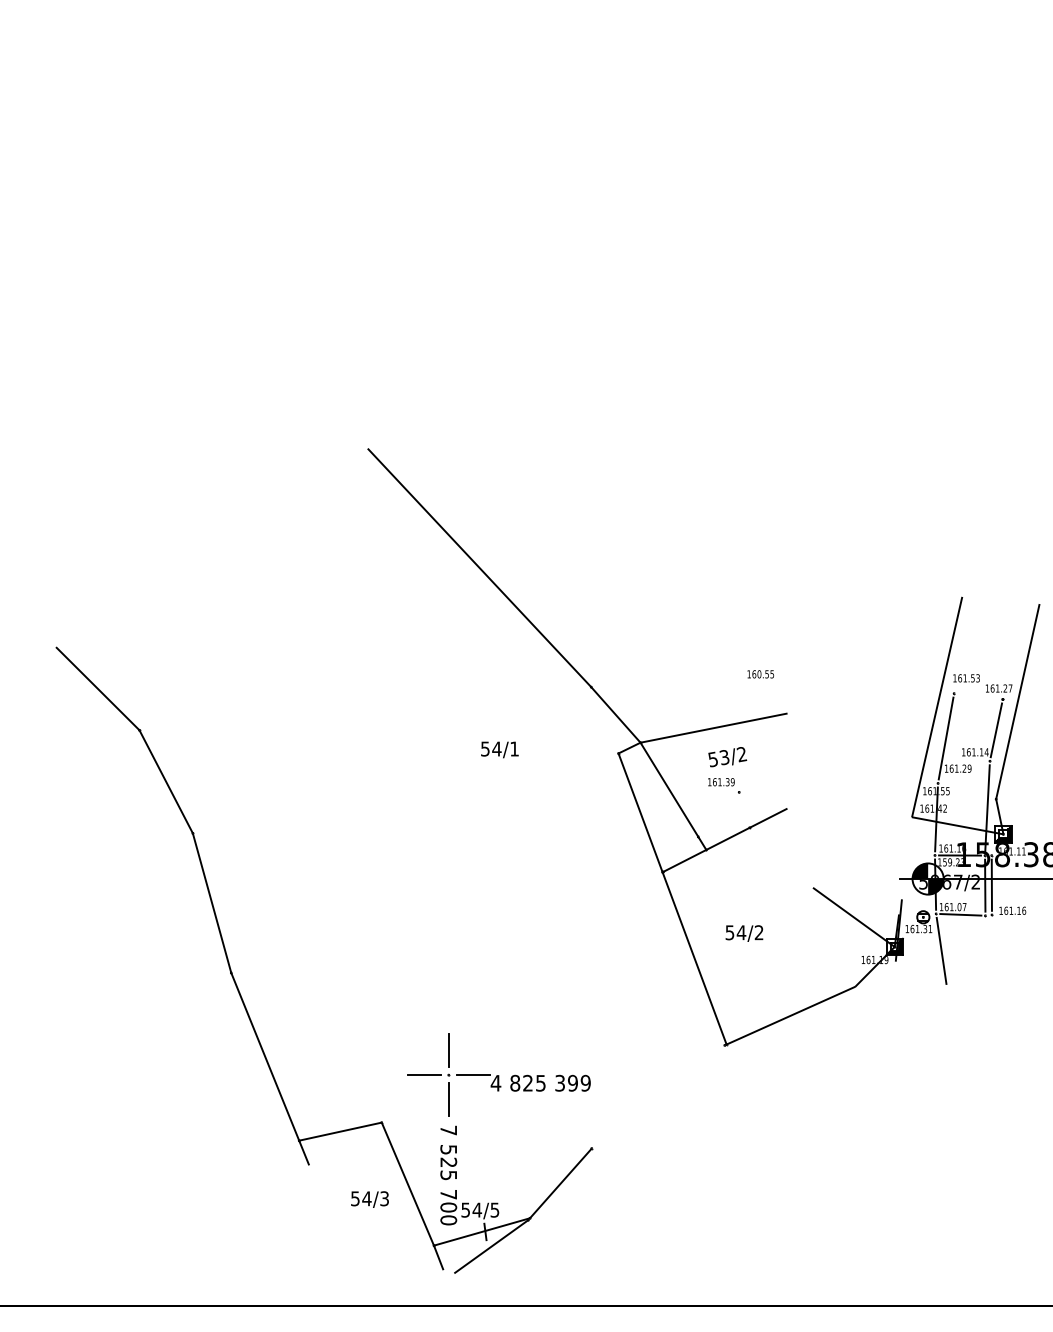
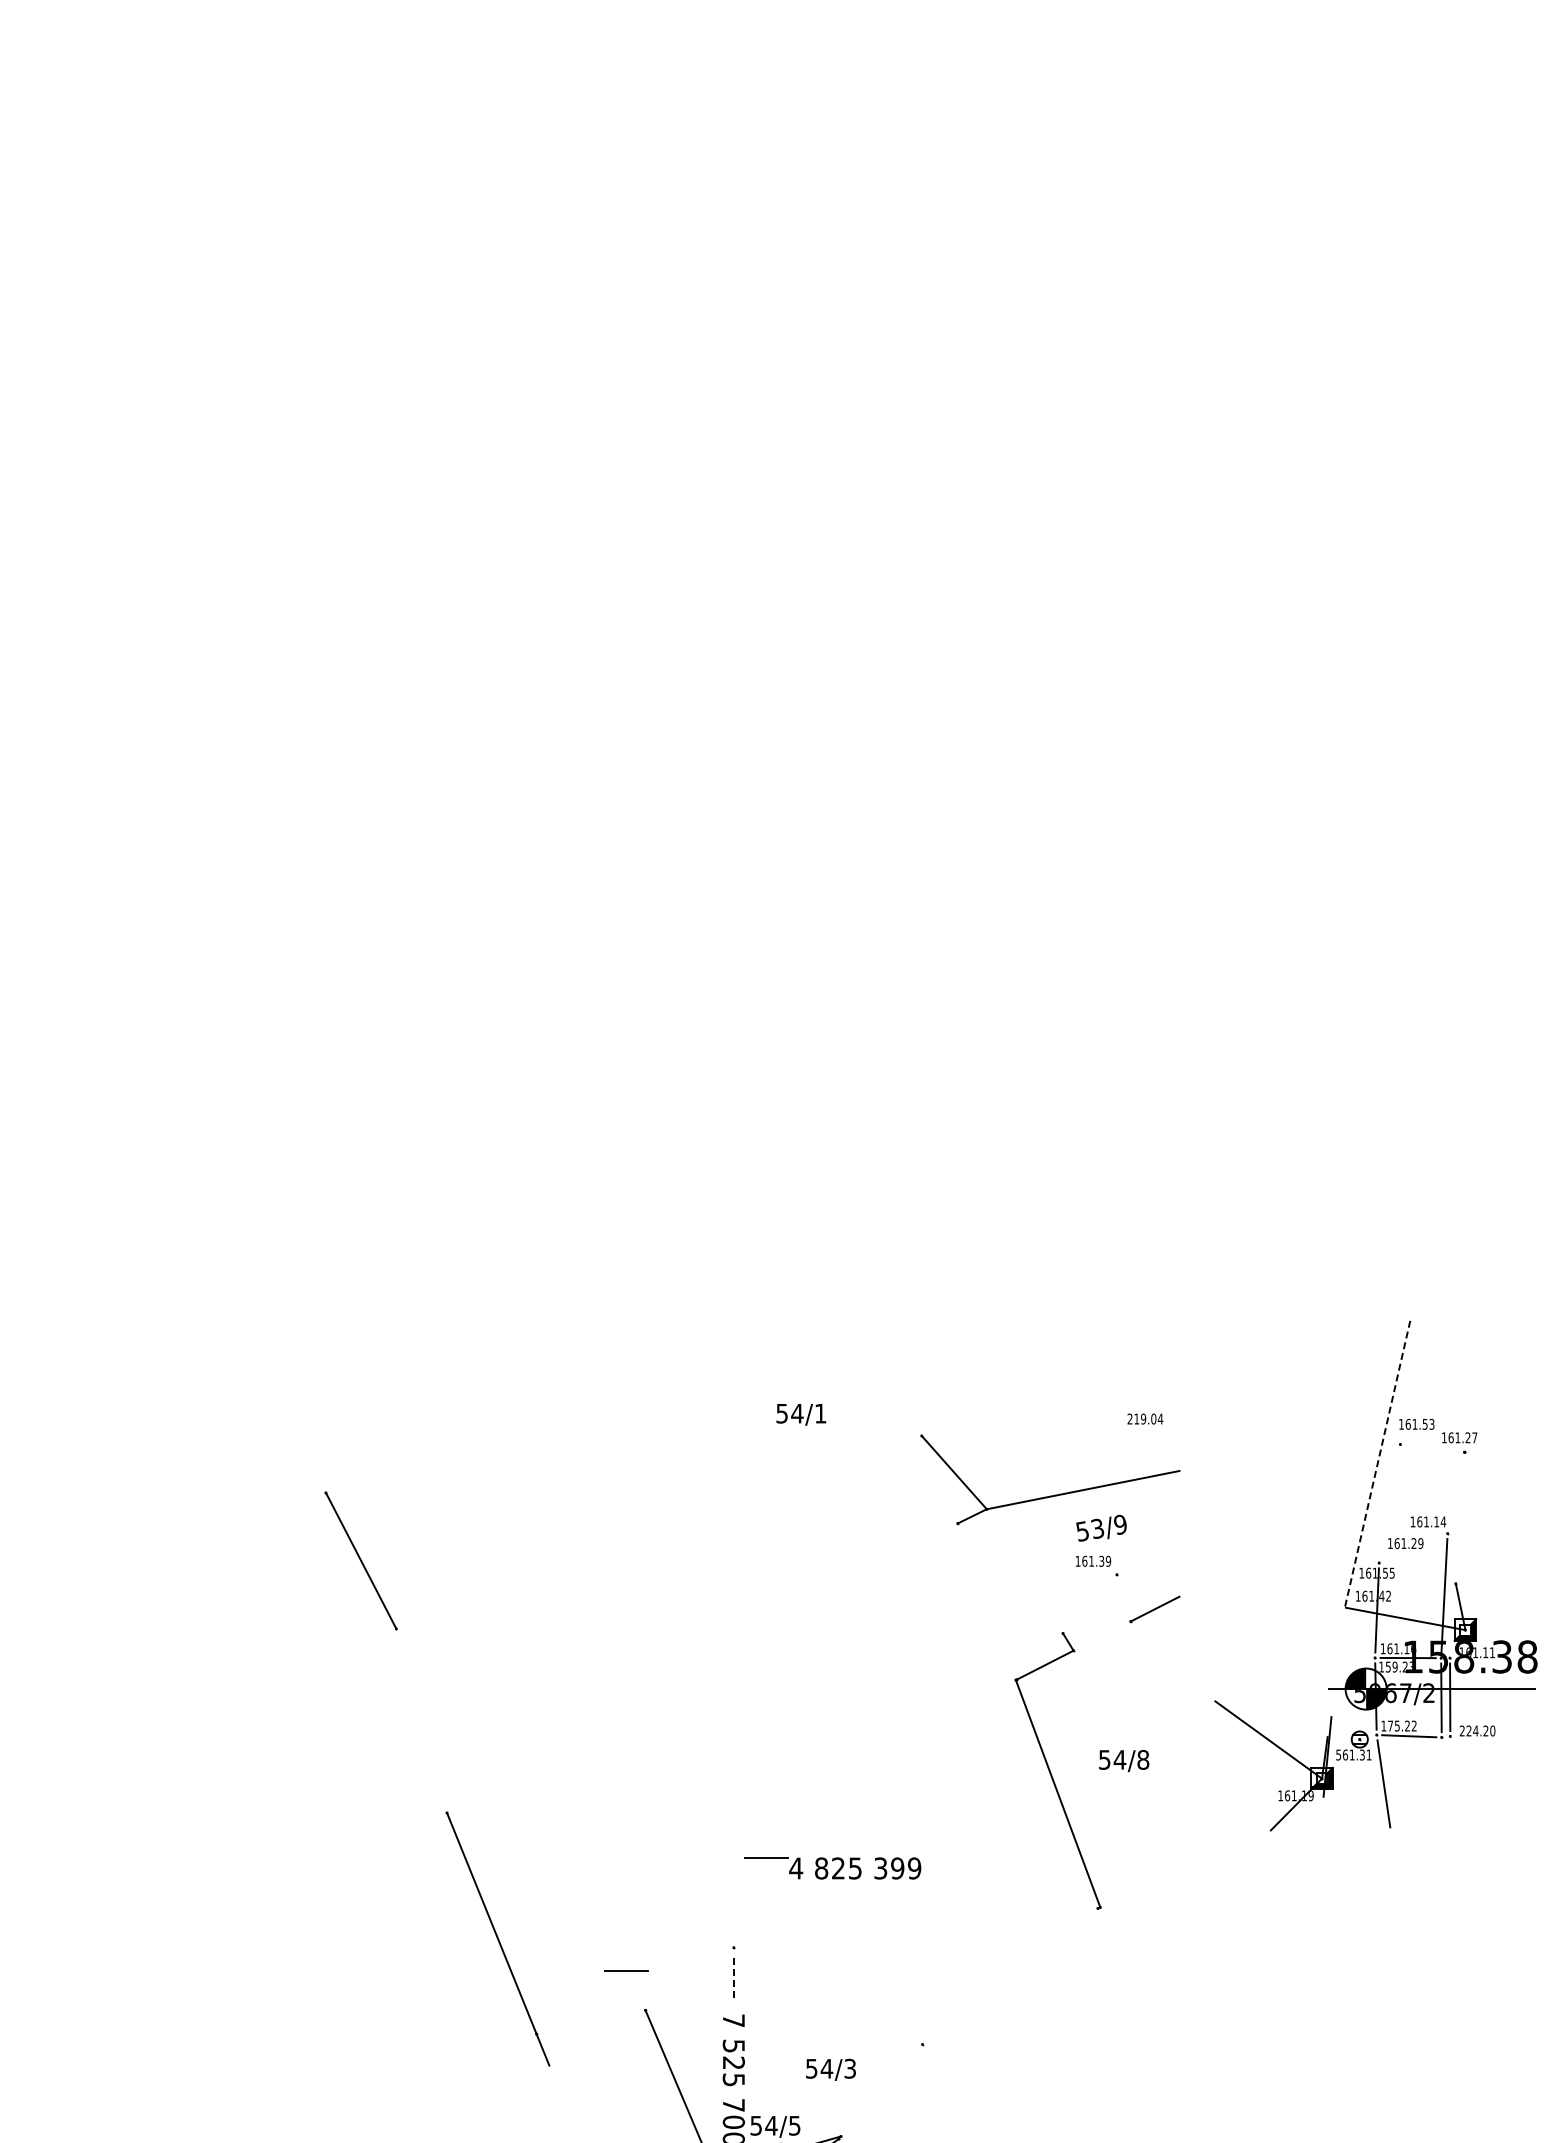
line: (479, 567) -> (774, 1278), removed
text: (760, 673) -> (1145, 1418), 160.55 -> 219.04
line: (97, 688) -> (270, 1437), removed
line: (1017, 701) -> (1484, 1454), removed
line: (937, 707) -> (1378, 1462), solid -> dashed
line: (995, 729) -> (1455, 1492), removed
line: (945, 738) -> (1389, 1503), removed
text: (500, 749) -> (801, 1414), moved
text: (741, 755) -> (1120, 1525), 53/2 -> 53/9
line: (669, 789) -> (1024, 1571), removed
line: (640, 812) -> (986, 1601), removed
line: (727, 838) -> (1101, 1635), removed
line: (211, 902) -> (421, 1720), removed
text: (955, 906) -> (1402, 1725), 161.07 -> 175.22
text: (1012, 910) -> (1477, 1730), 161.16 -> 224.20
text: (907, 928) -> (1338, 1754), 161.31 -> 561.31
text: (759, 932) -> (1143, 1759), 54/2 -> 54/8
line: (791, 1015) -> (1185, 1868), removed
line: (448, 1049) -> (733, 1914), removed
line: (424, 1074) -> (626, 1970), moved
part: (523, 1083) -> (832, 1868), moved
line: (448, 1099) -> (733, 1980), solid -> dashed
line: (340, 1131) -> (590, 2021), removed
line: (560, 1183) -> (881, 2090), removed
text: (369, 1199) -> (830, 2069), moved

